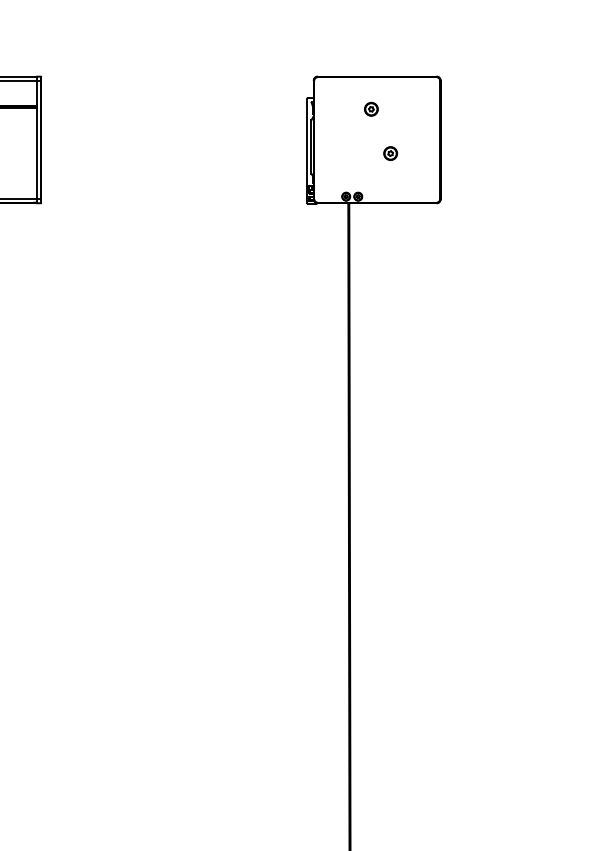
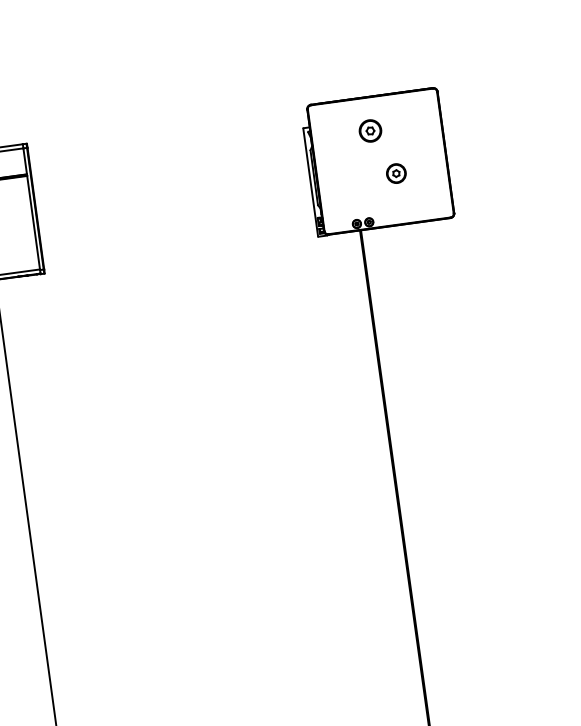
part: (371, 108) -> (370, 129), size x1.6
part: (390, 153) -> (396, 173), size x1.4

